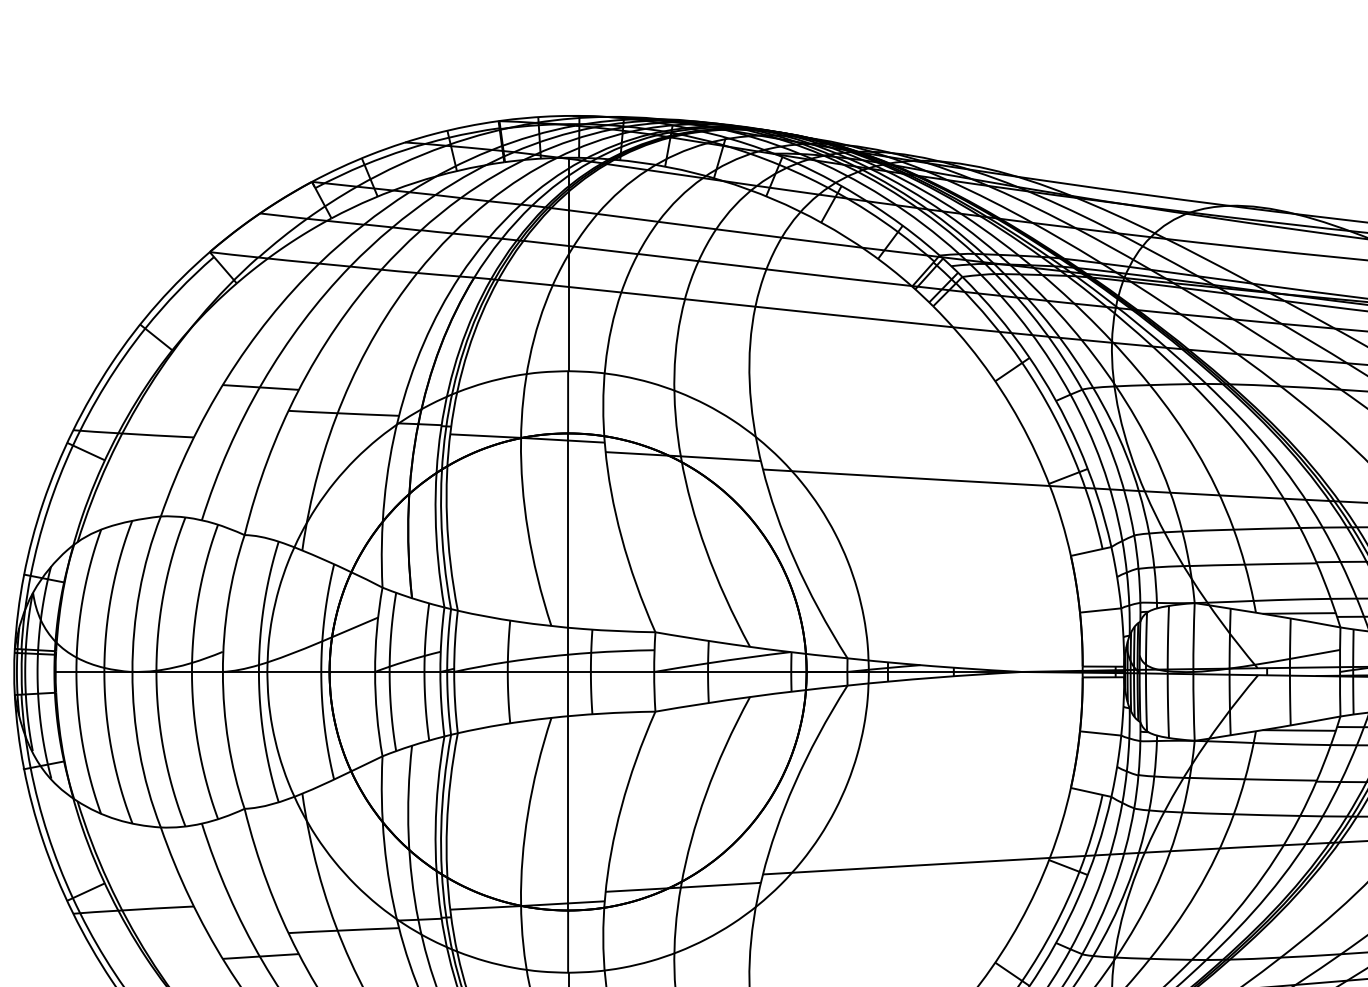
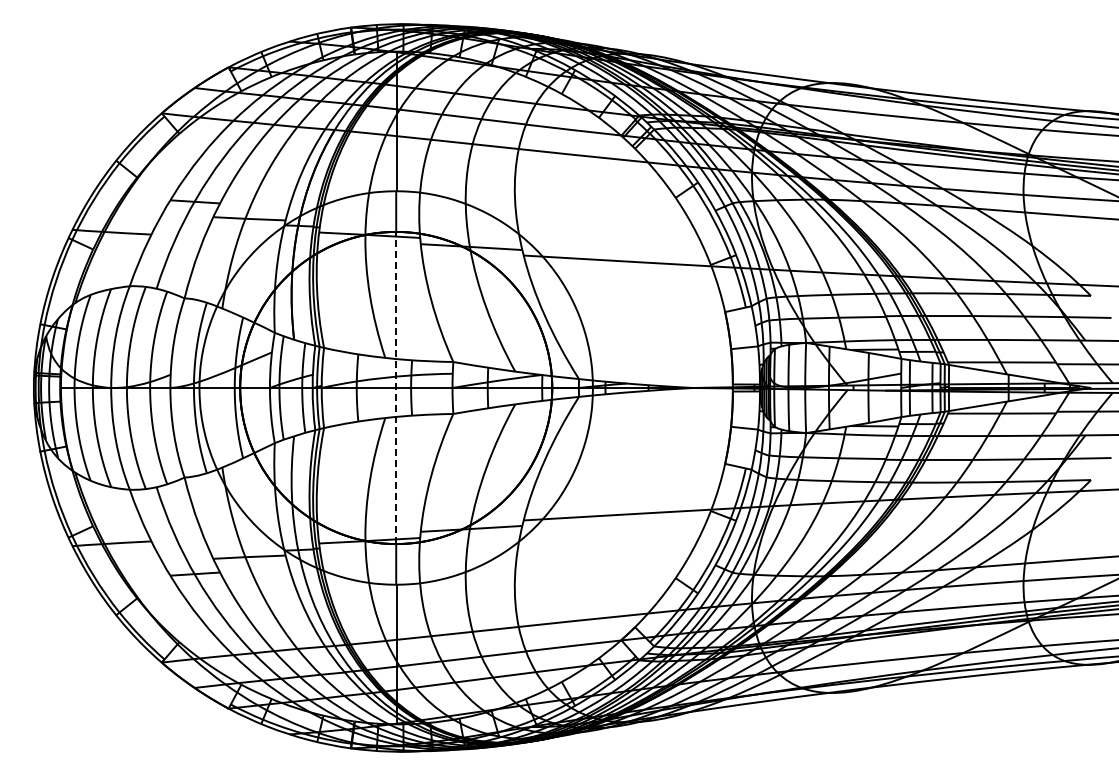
line: (568, 671) -> (396, 387), solid -> dashed

